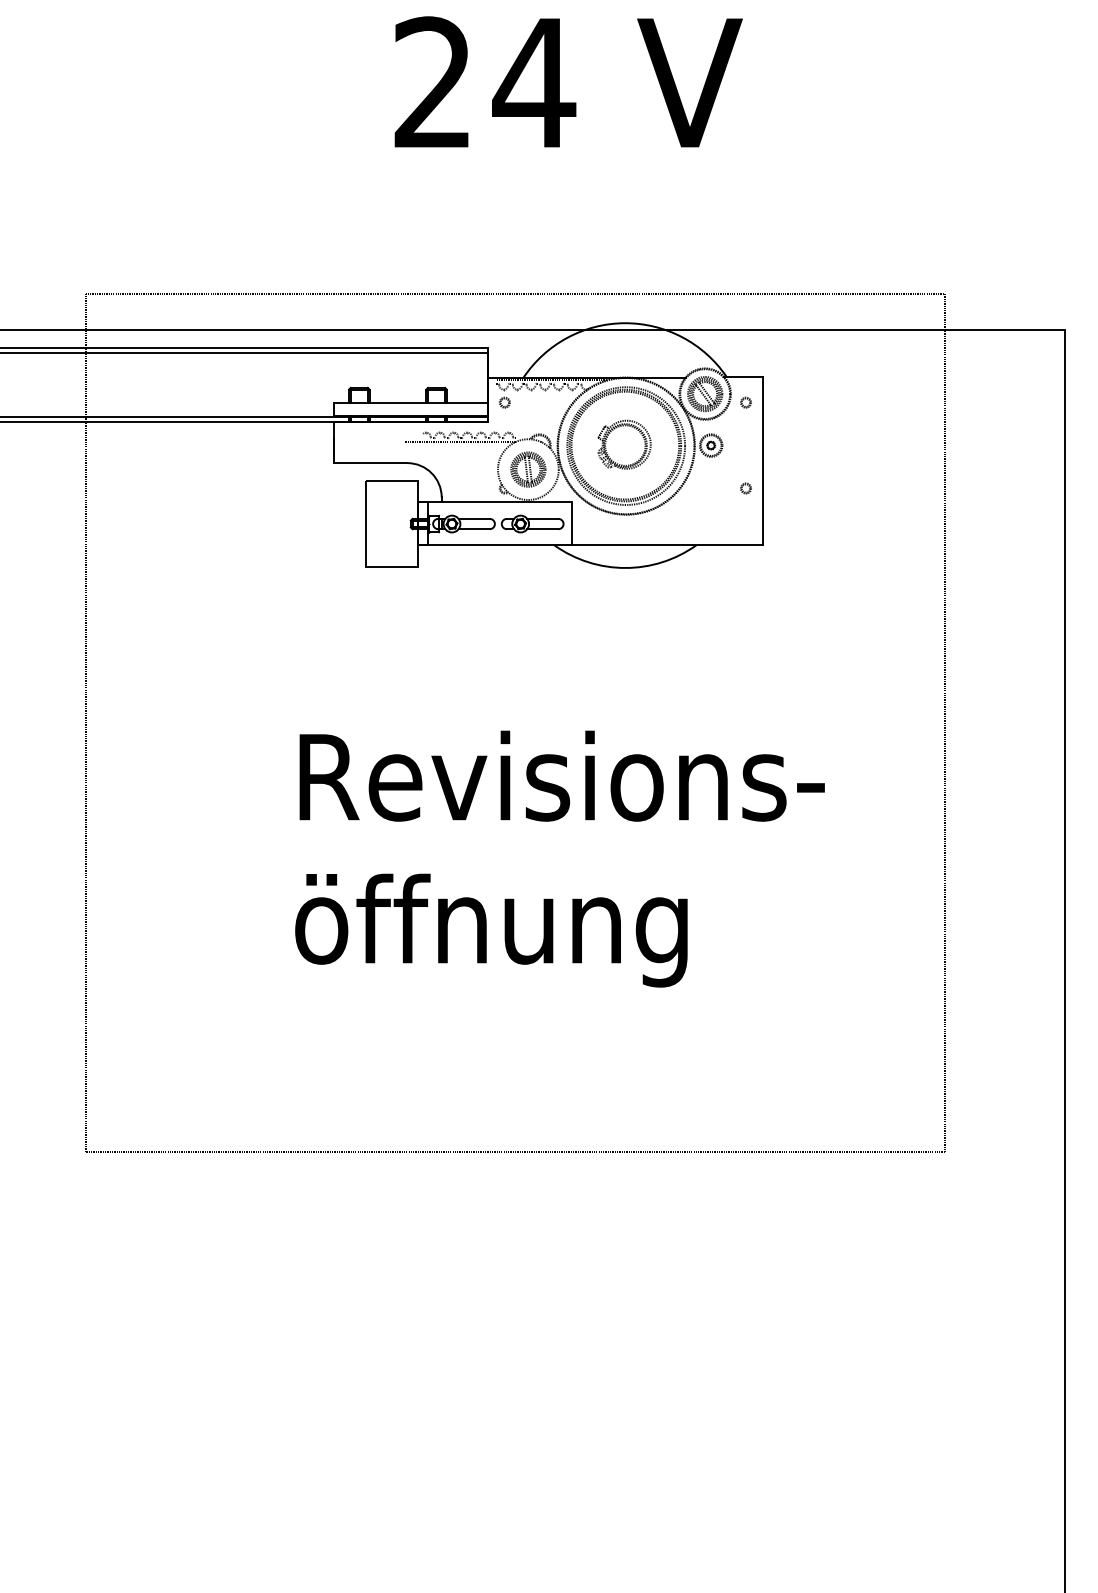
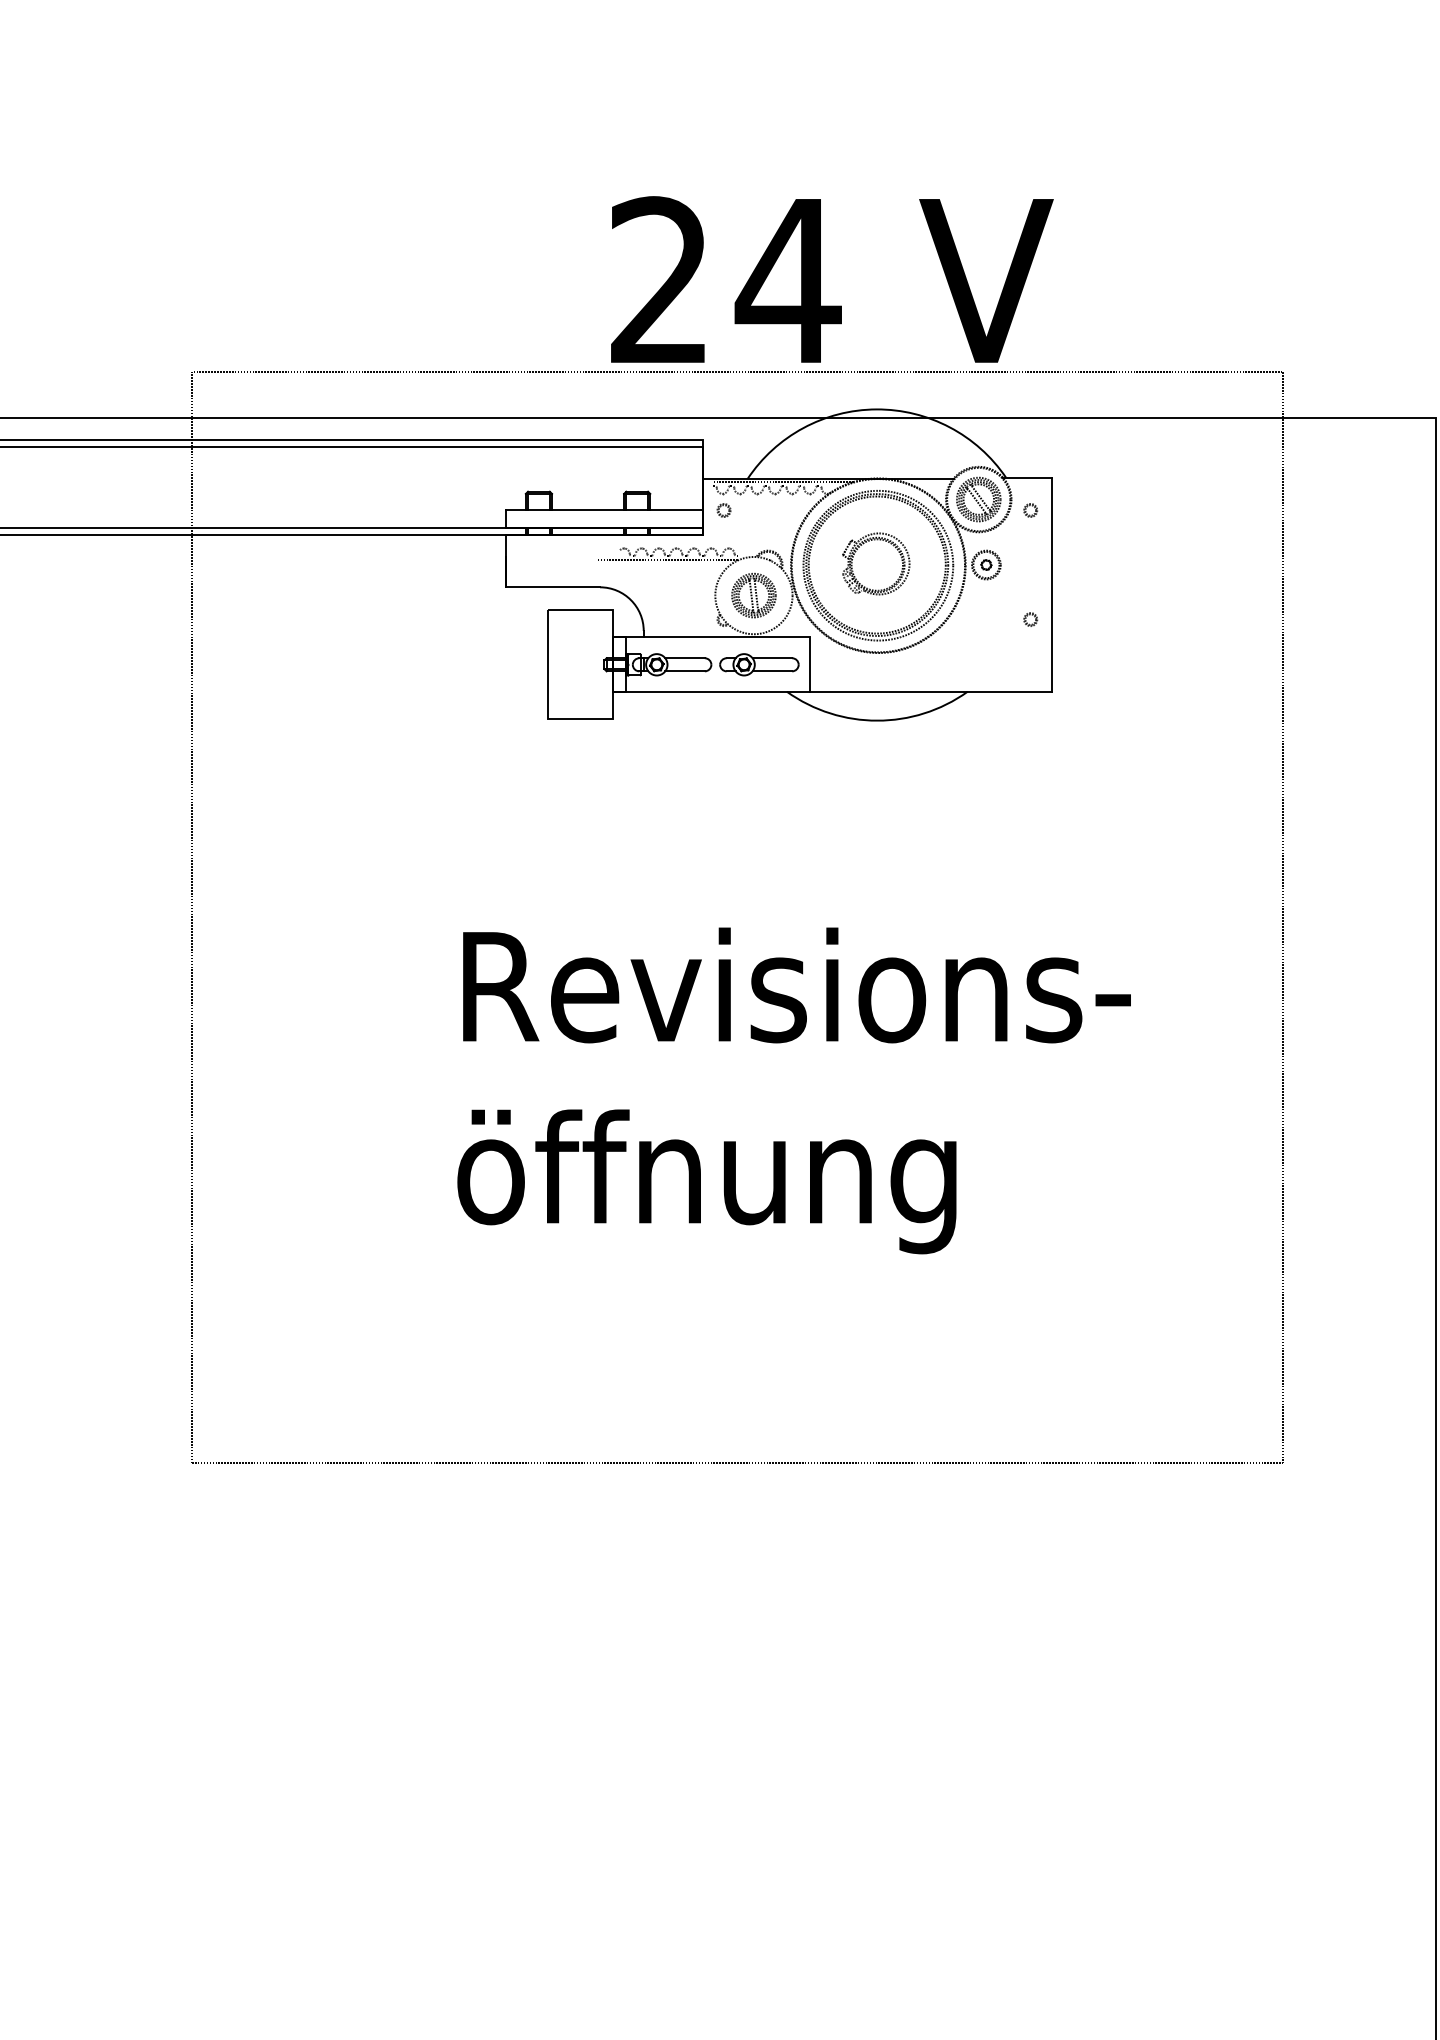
text: (568, 81) -> (832, 279), moved

